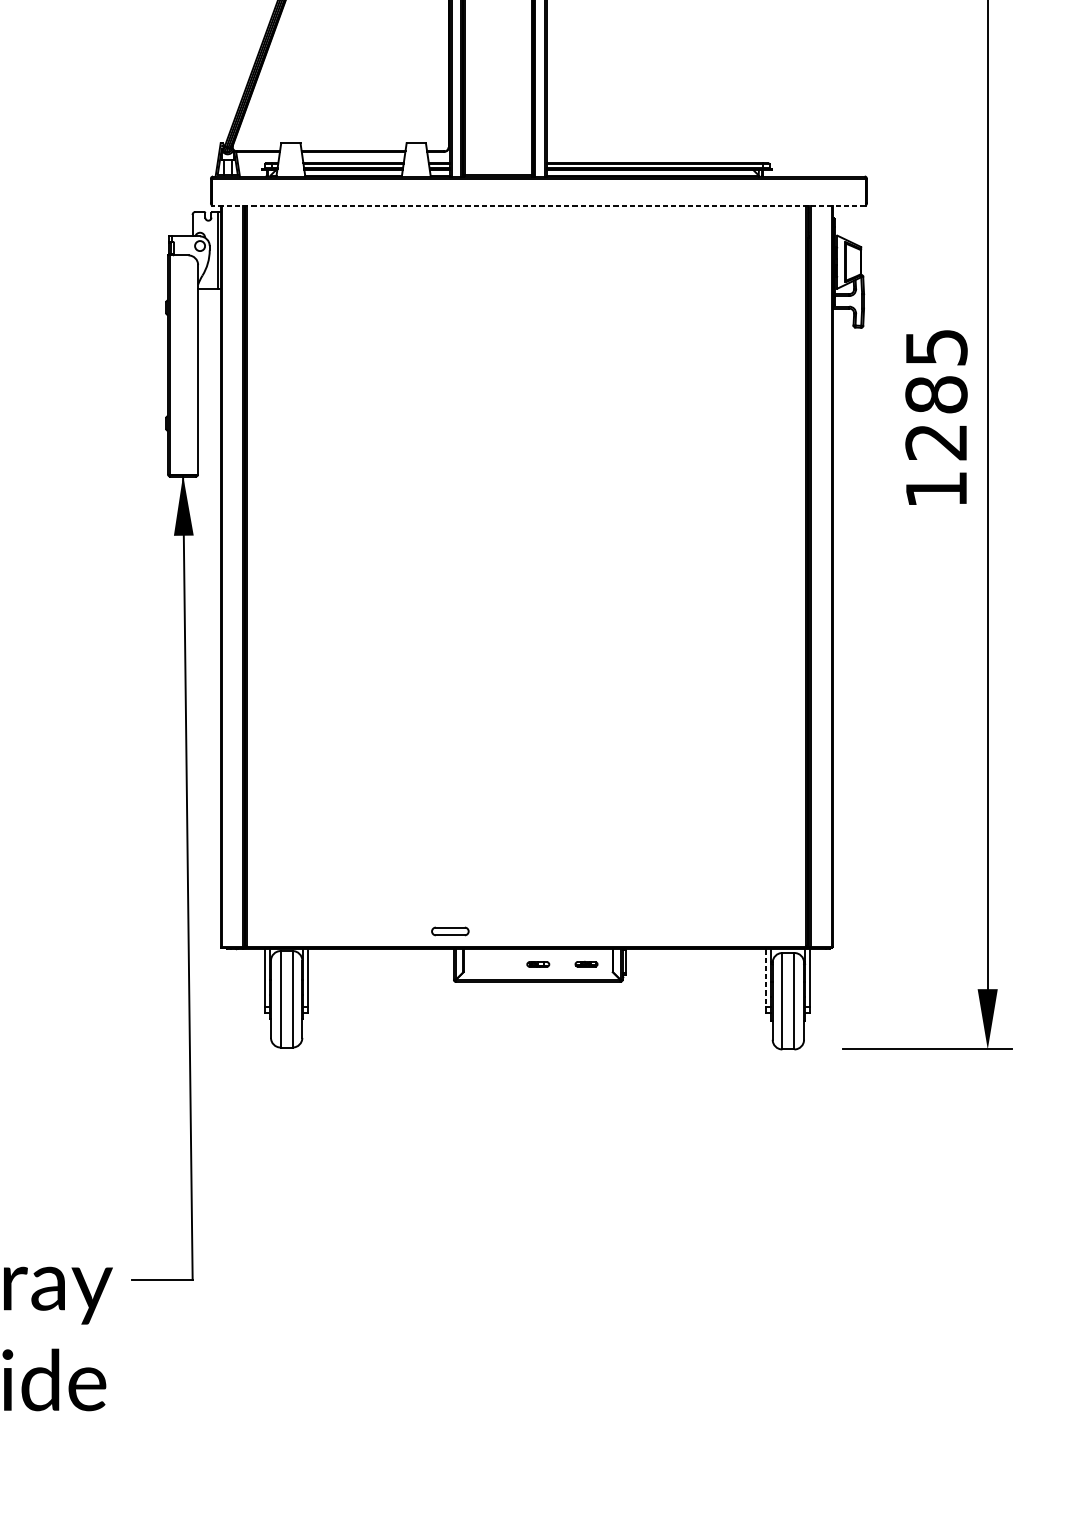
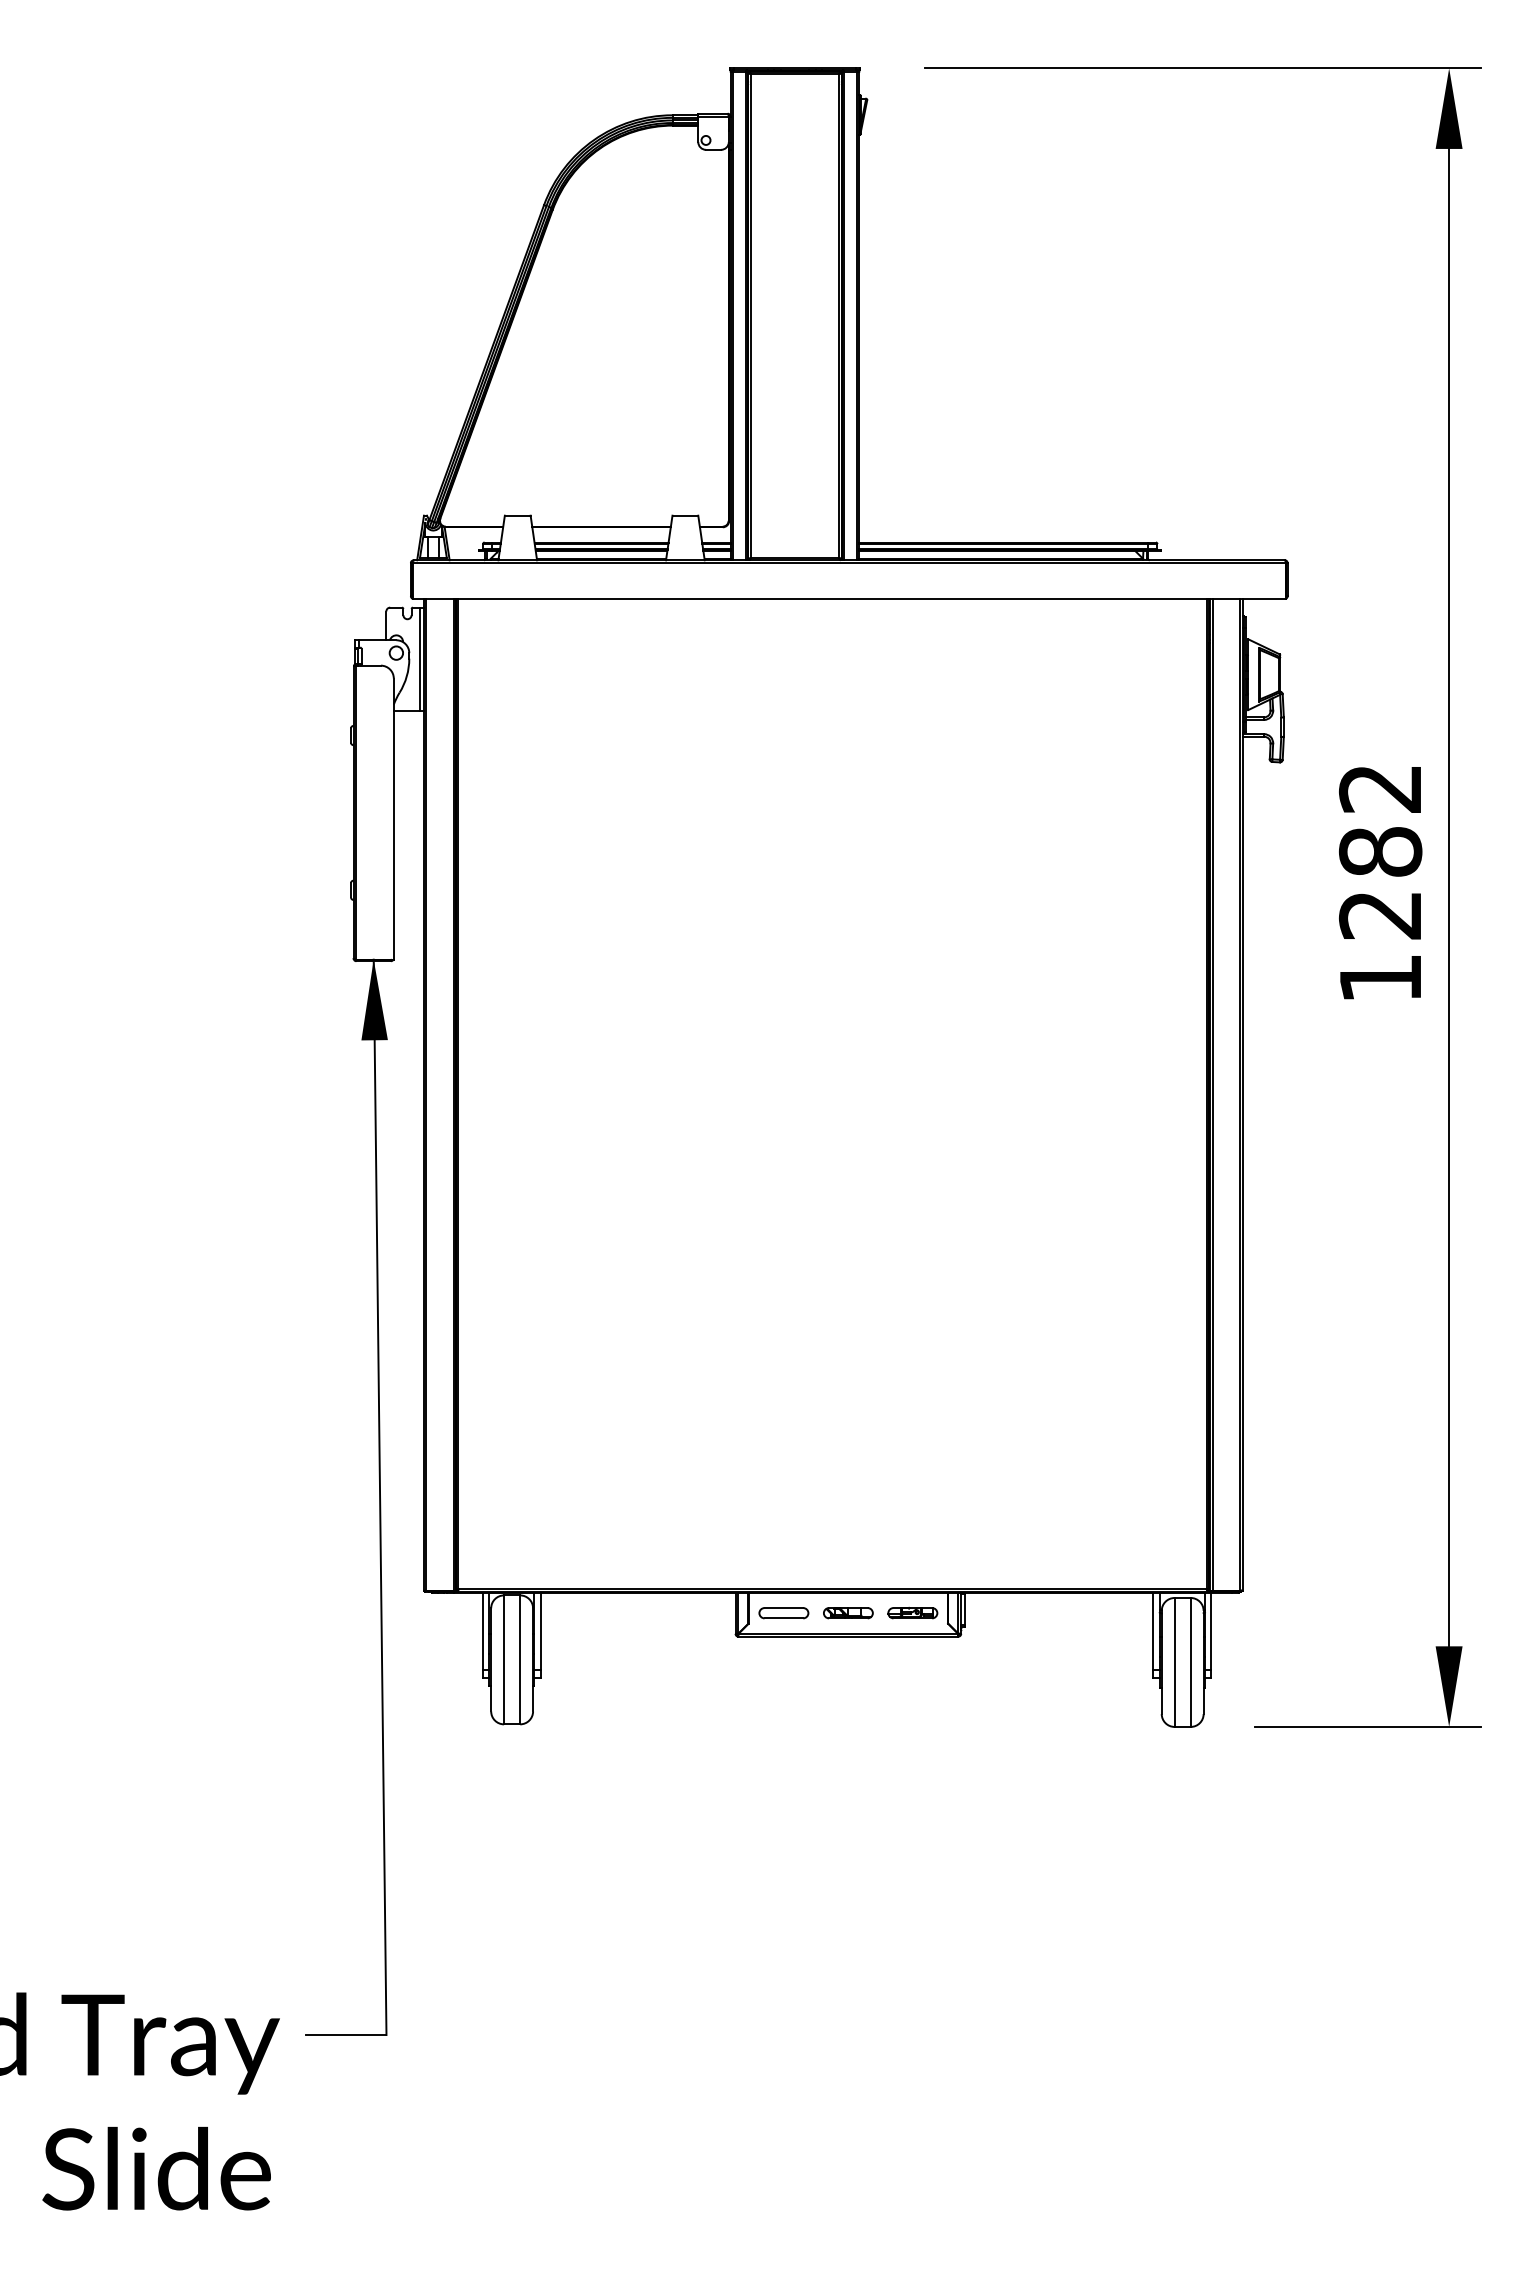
line: (539, 205) -> (849, 599), dashed -> solid
text: (936, 347) -> (1380, 788), 1285 -> 1282
part: (450, 931) -> (783, 1613), moved
part: (586, 963) -> (912, 1612), size x1.67
part: (538, 964) -> (848, 1613), size x1.67
line: (766, 978) -> (1153, 1631), dashed -> solid

